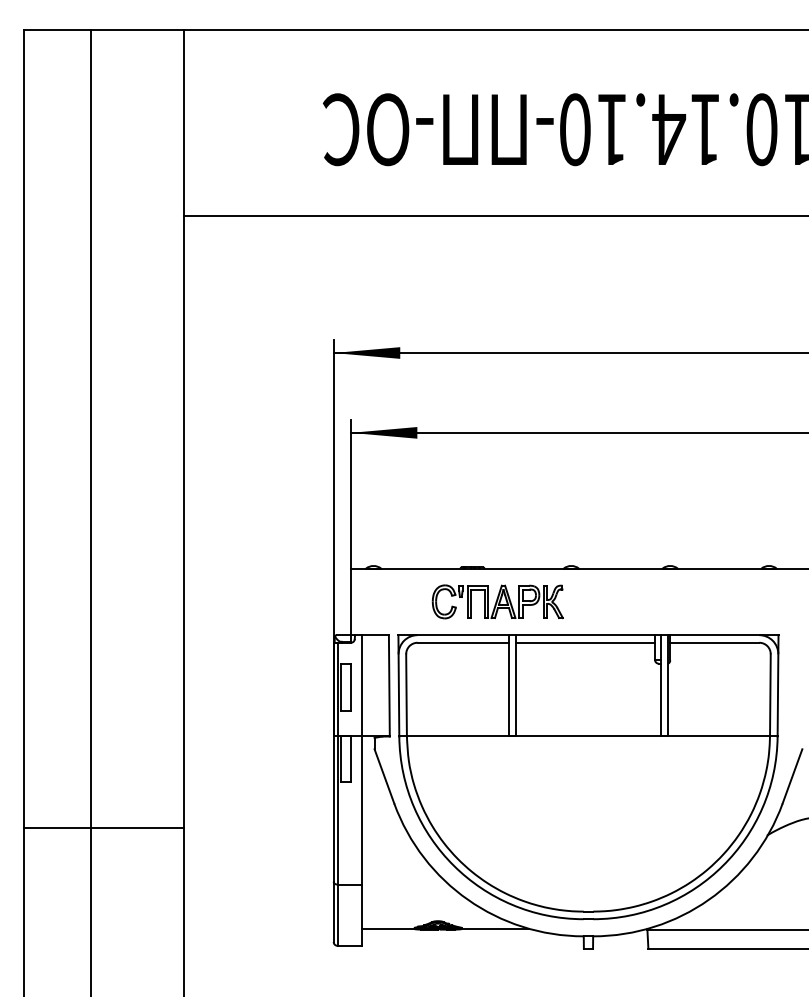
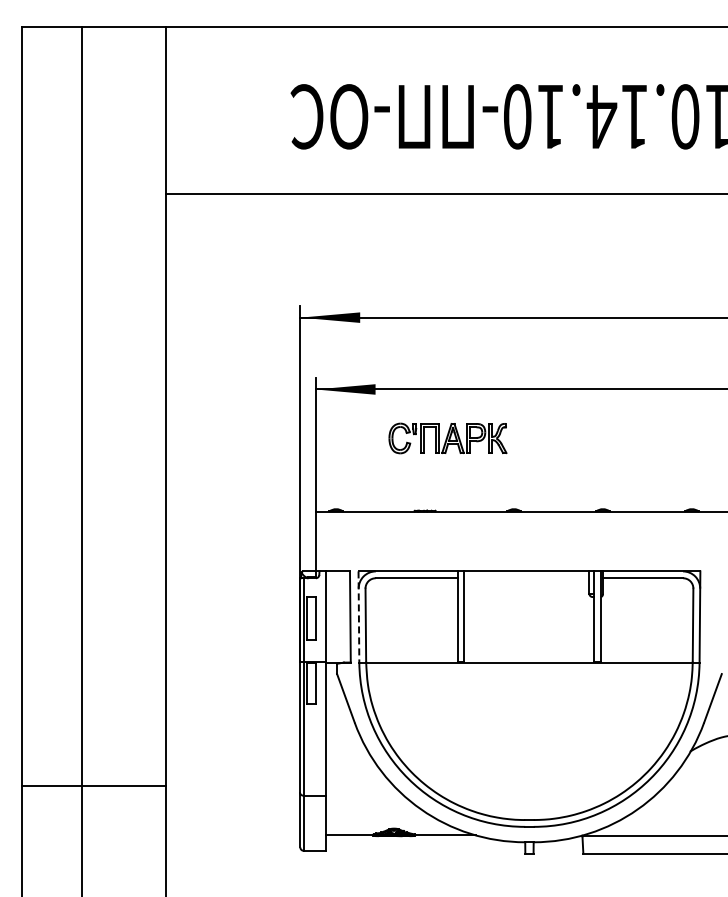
part: (497, 601) -> (447, 438), moved
line: (585, 643) -> (526, 578), removed
line: (398, 685) -> (358, 616), solid -> dashed
line: (103, 828) -> (93, 786), moved

